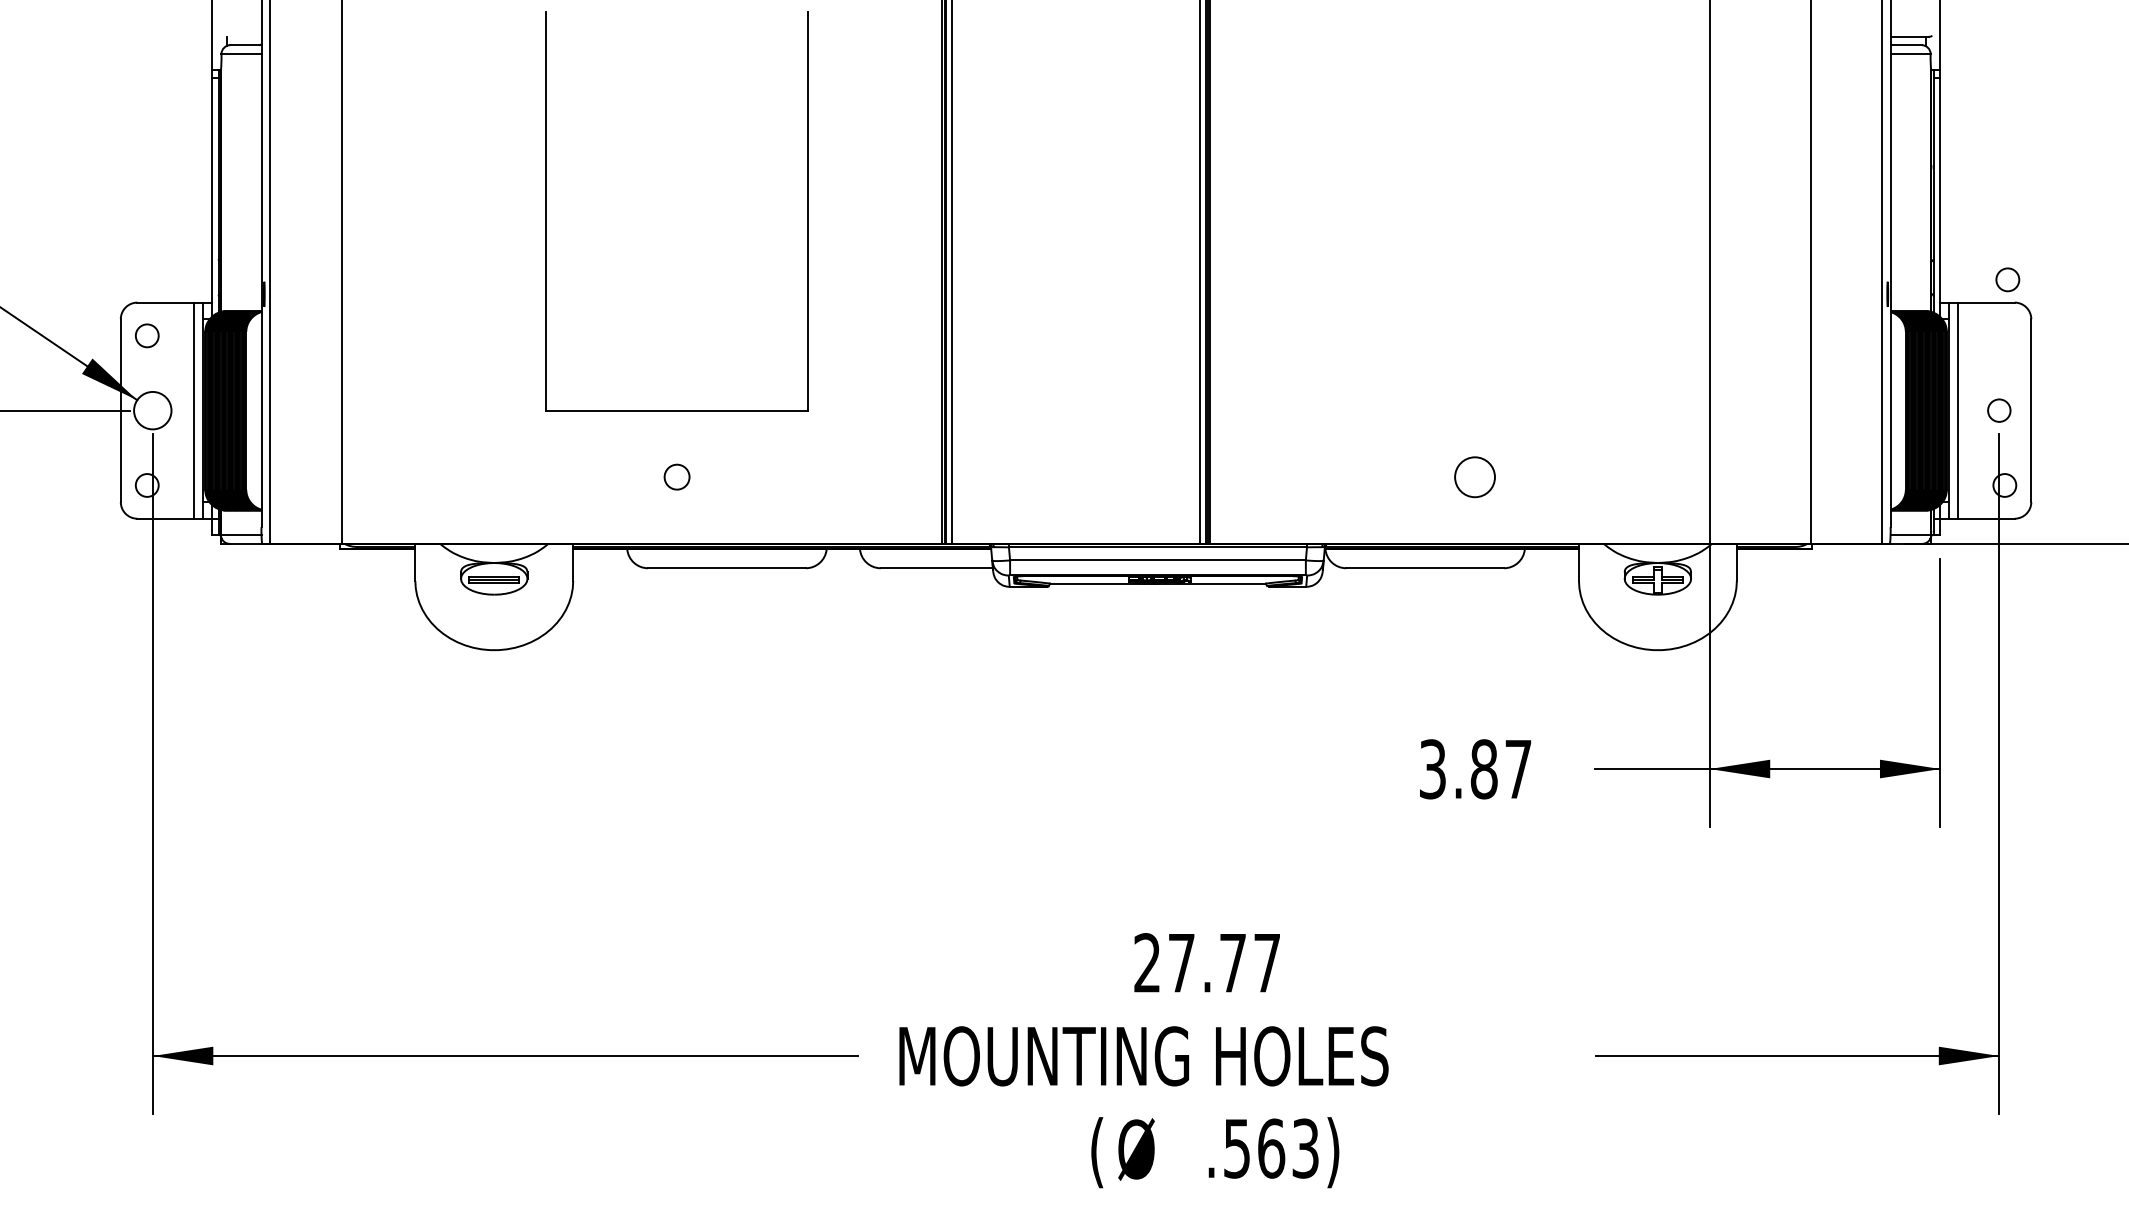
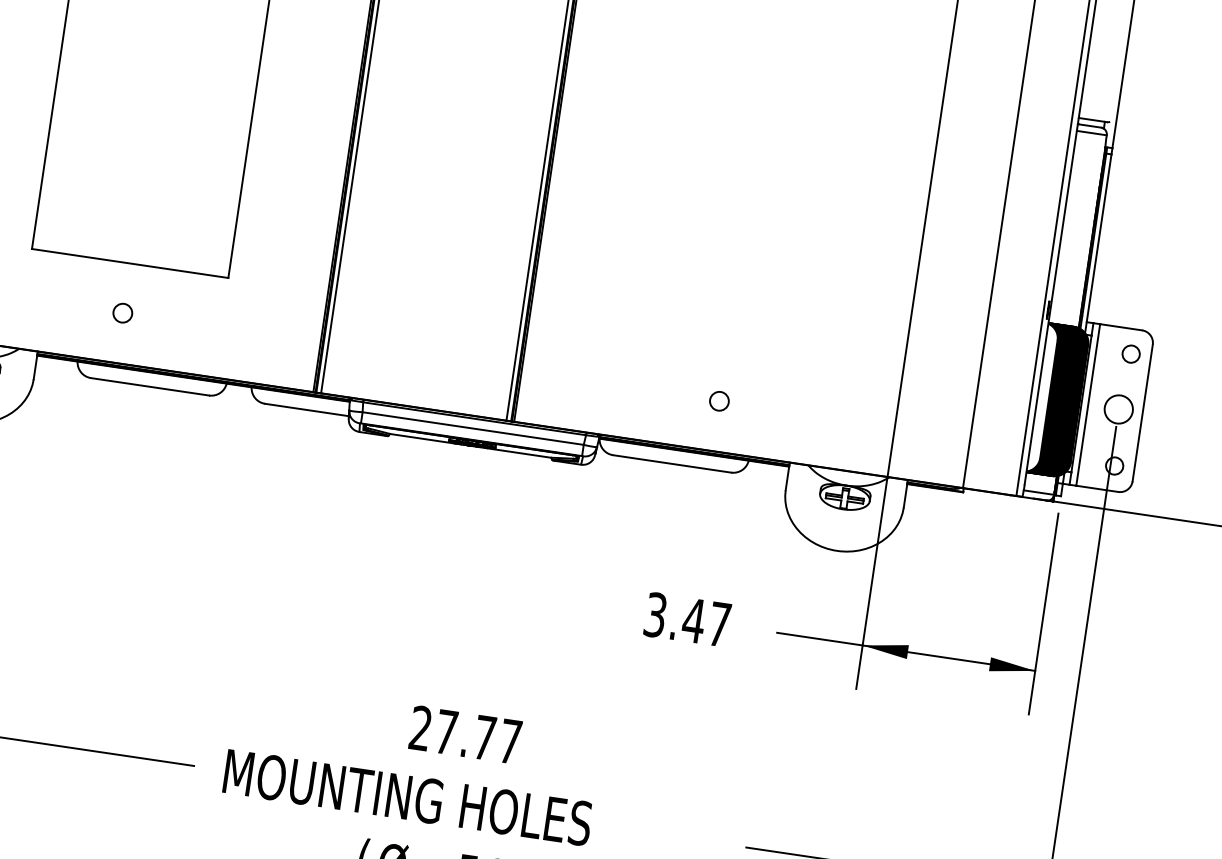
circle: (2007, 279) -> (1130, 353), moved
circle: (1999, 410) -> (1118, 409), size x1.67
circle: (1474, 476) -> (719, 400), size x0.62
text: (1483, 769) -> (693, 620), 3.87 -> 3.47

